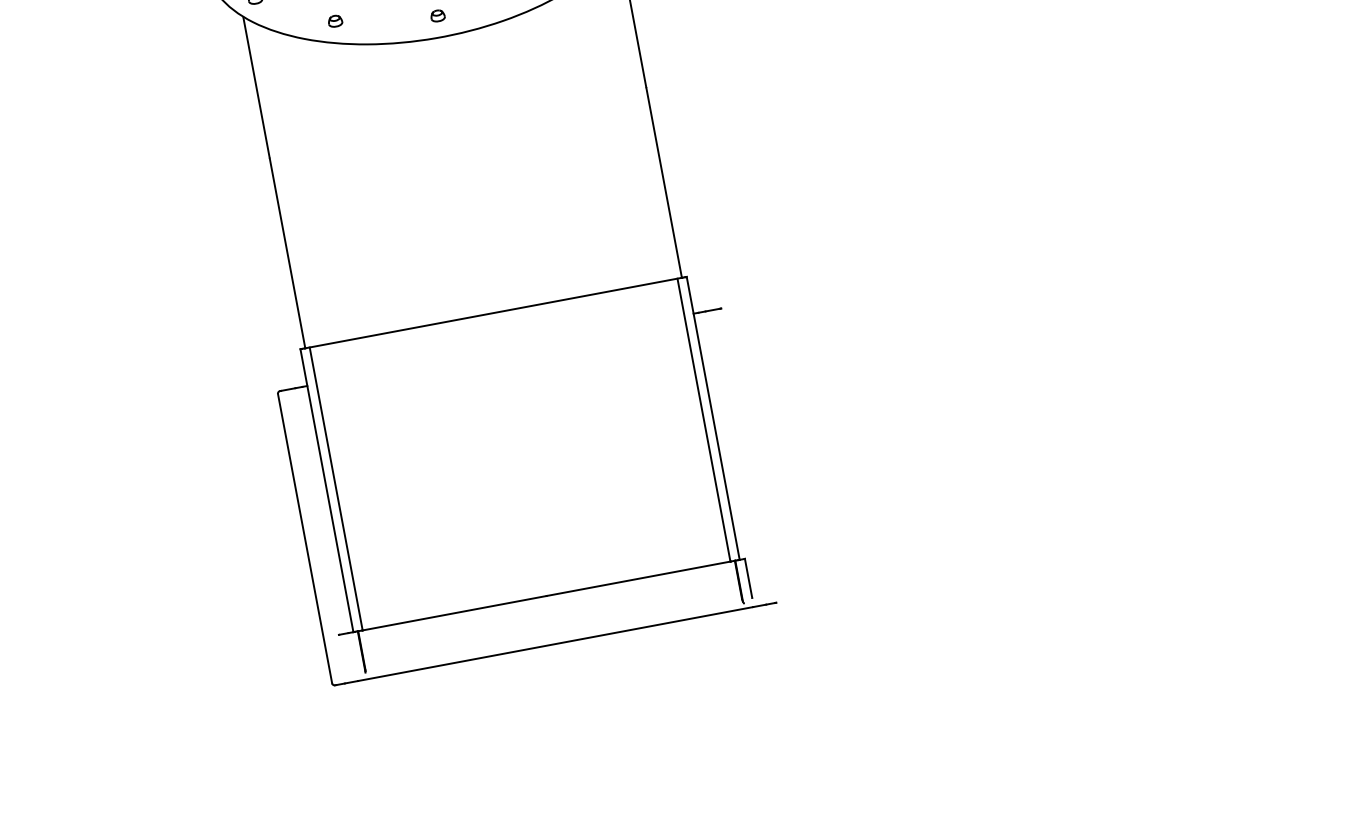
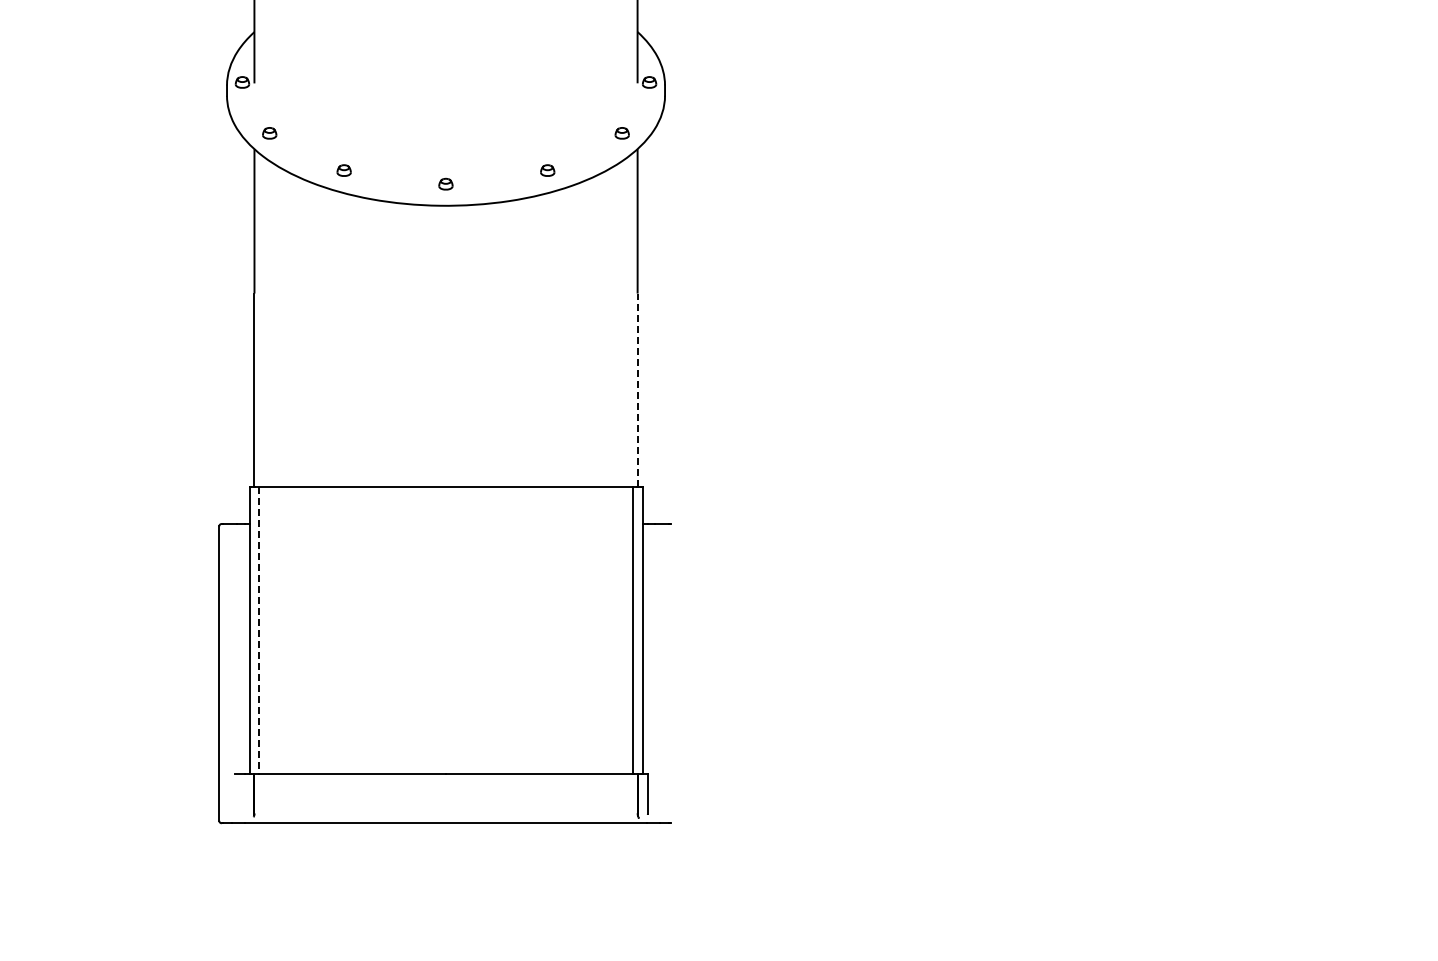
line: (663, 182) -> (637, 389), solid -> dashed
line: (335, 489) -> (258, 630), solid -> dashed

